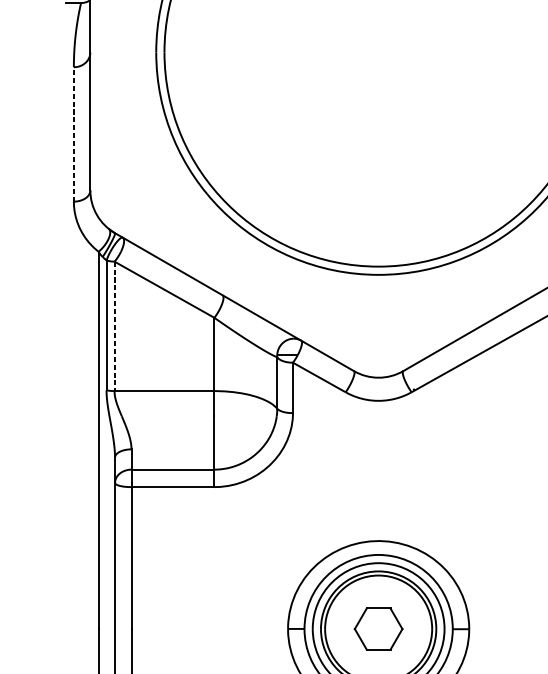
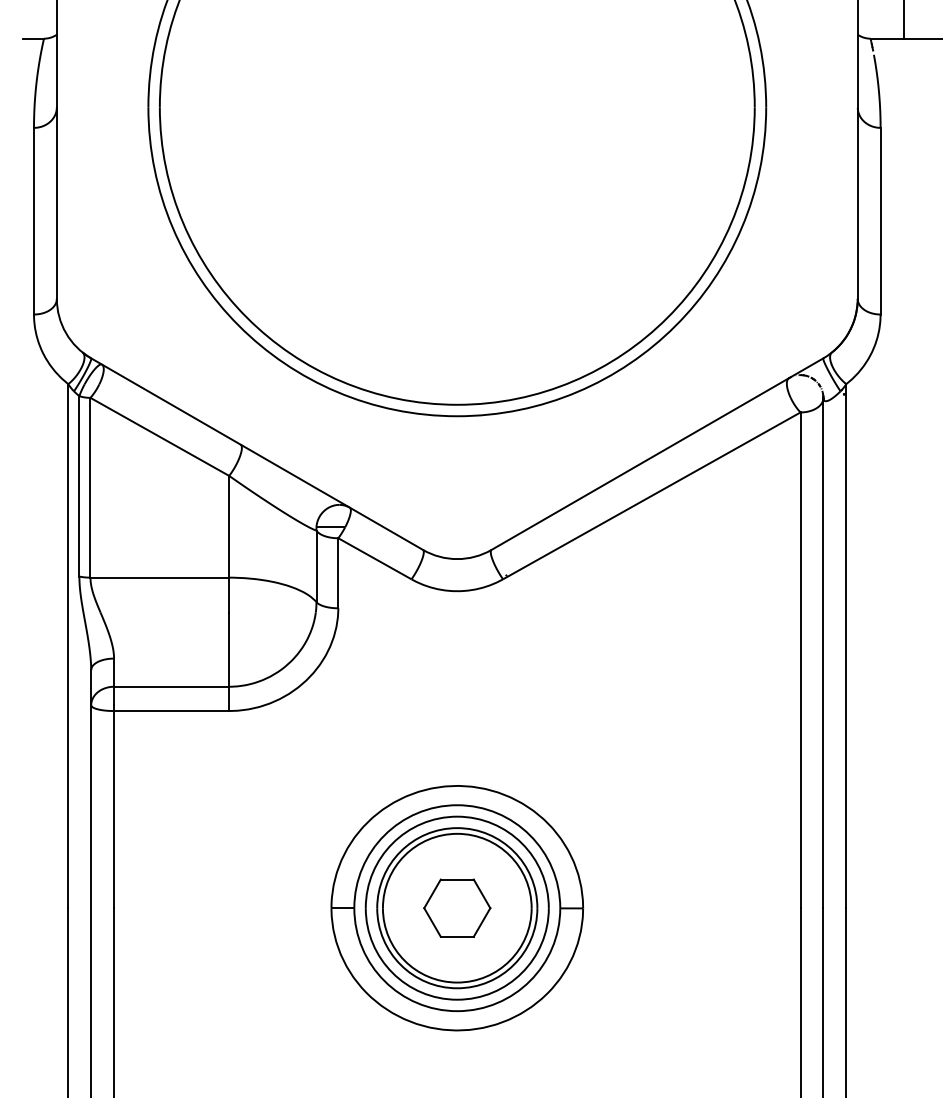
line: (74, 133) -> (34, 220), dashed -> solid
line: (114, 326) -> (90, 487), dashed -> solid

